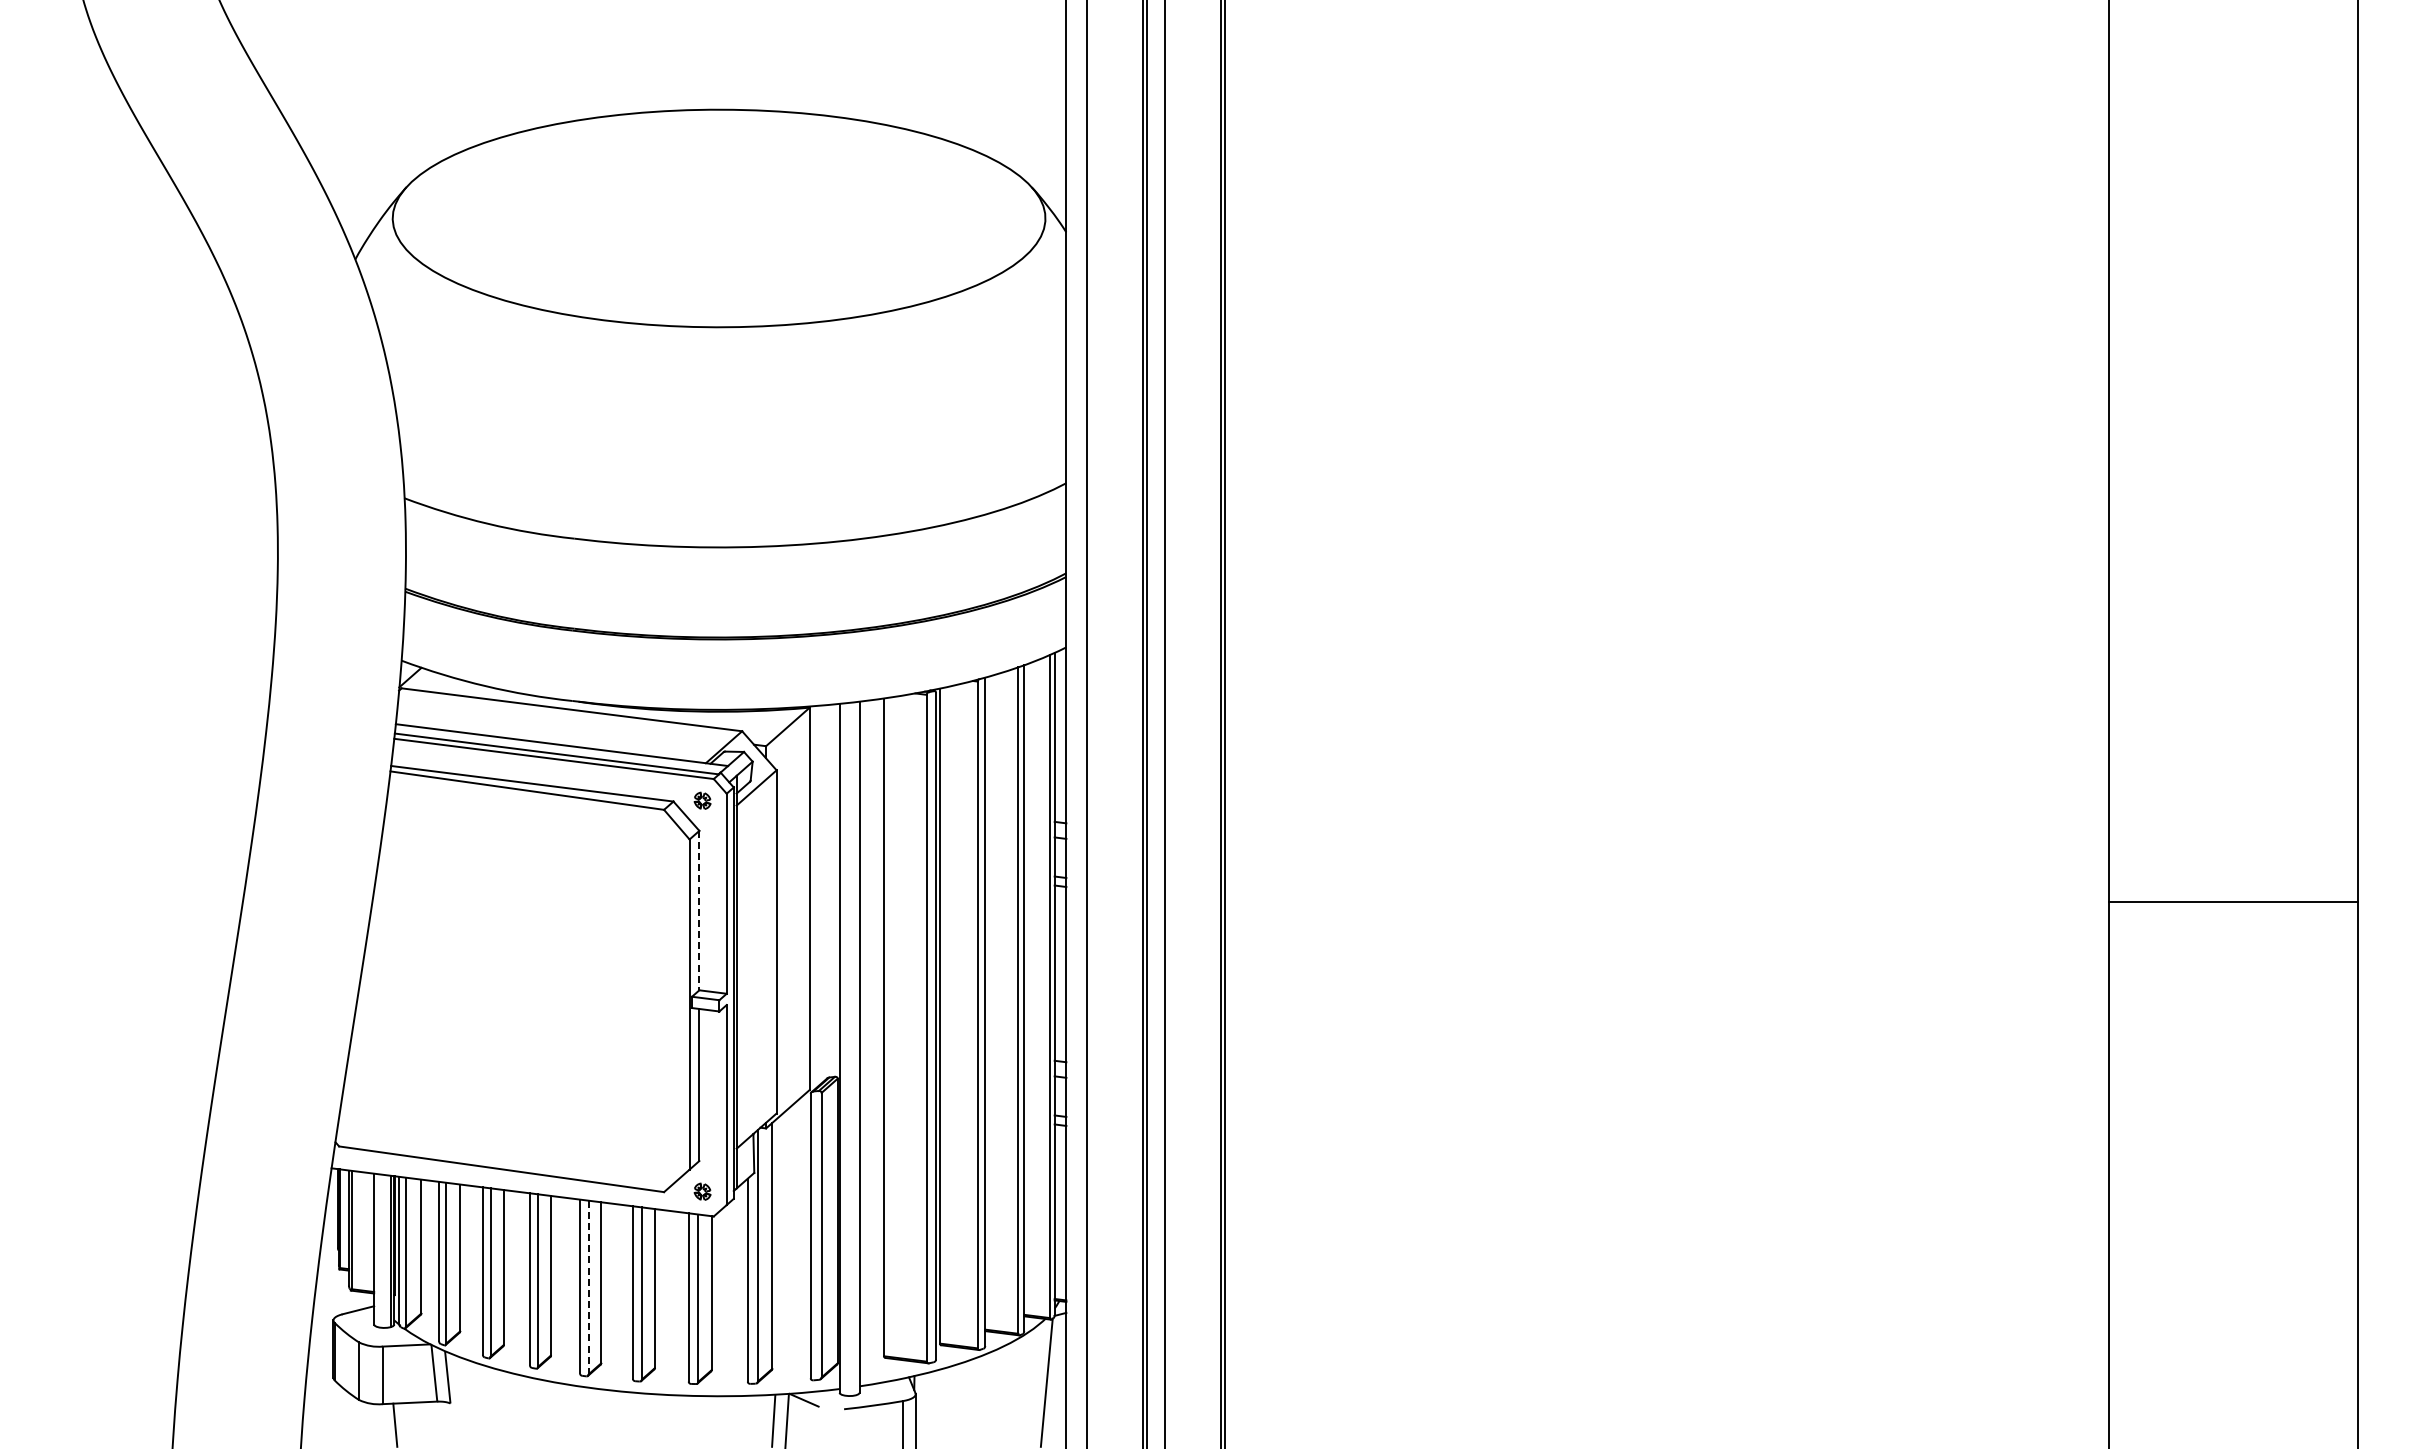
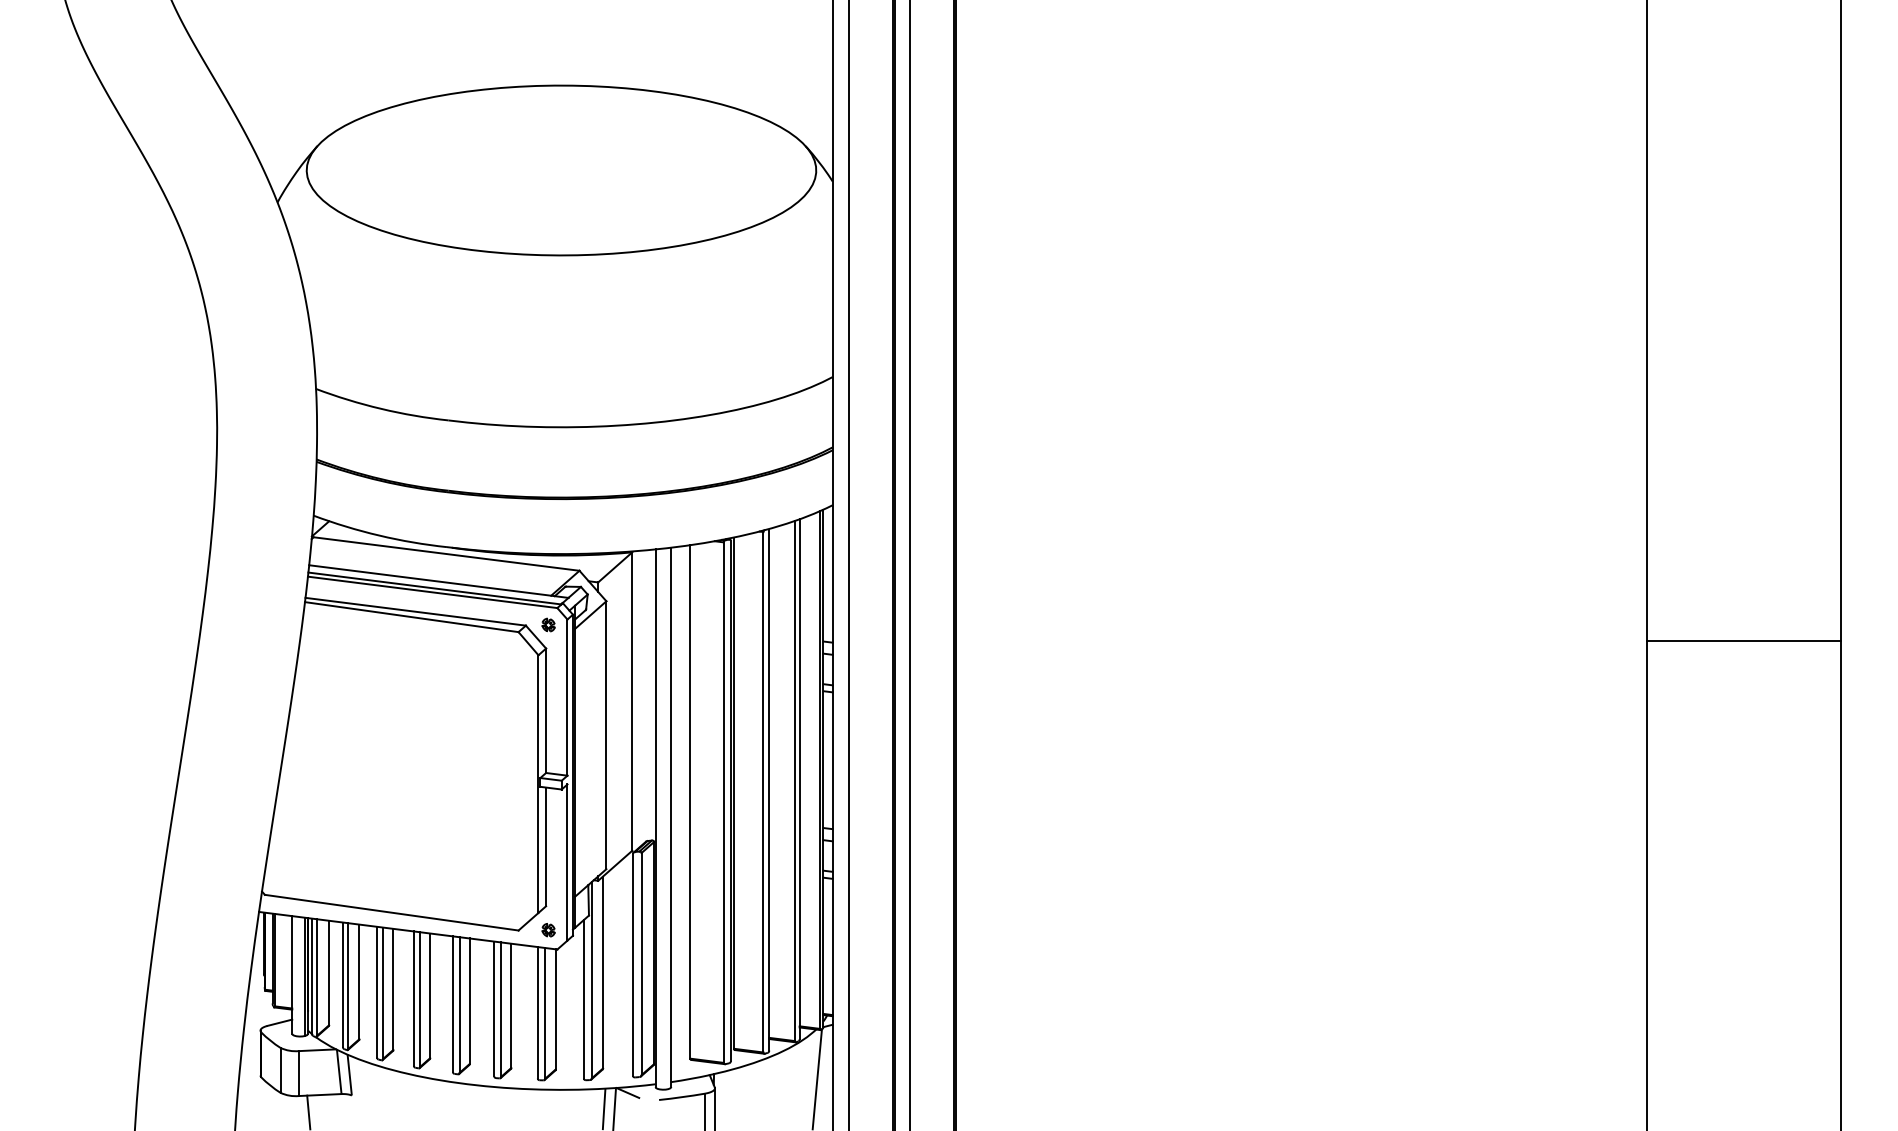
line: (2233, 902) -> (1743, 641), moved
line: (699, 910) -> (546, 710), dashed -> solid
line: (588, 1287) -> (459, 1004), dashed -> solid

